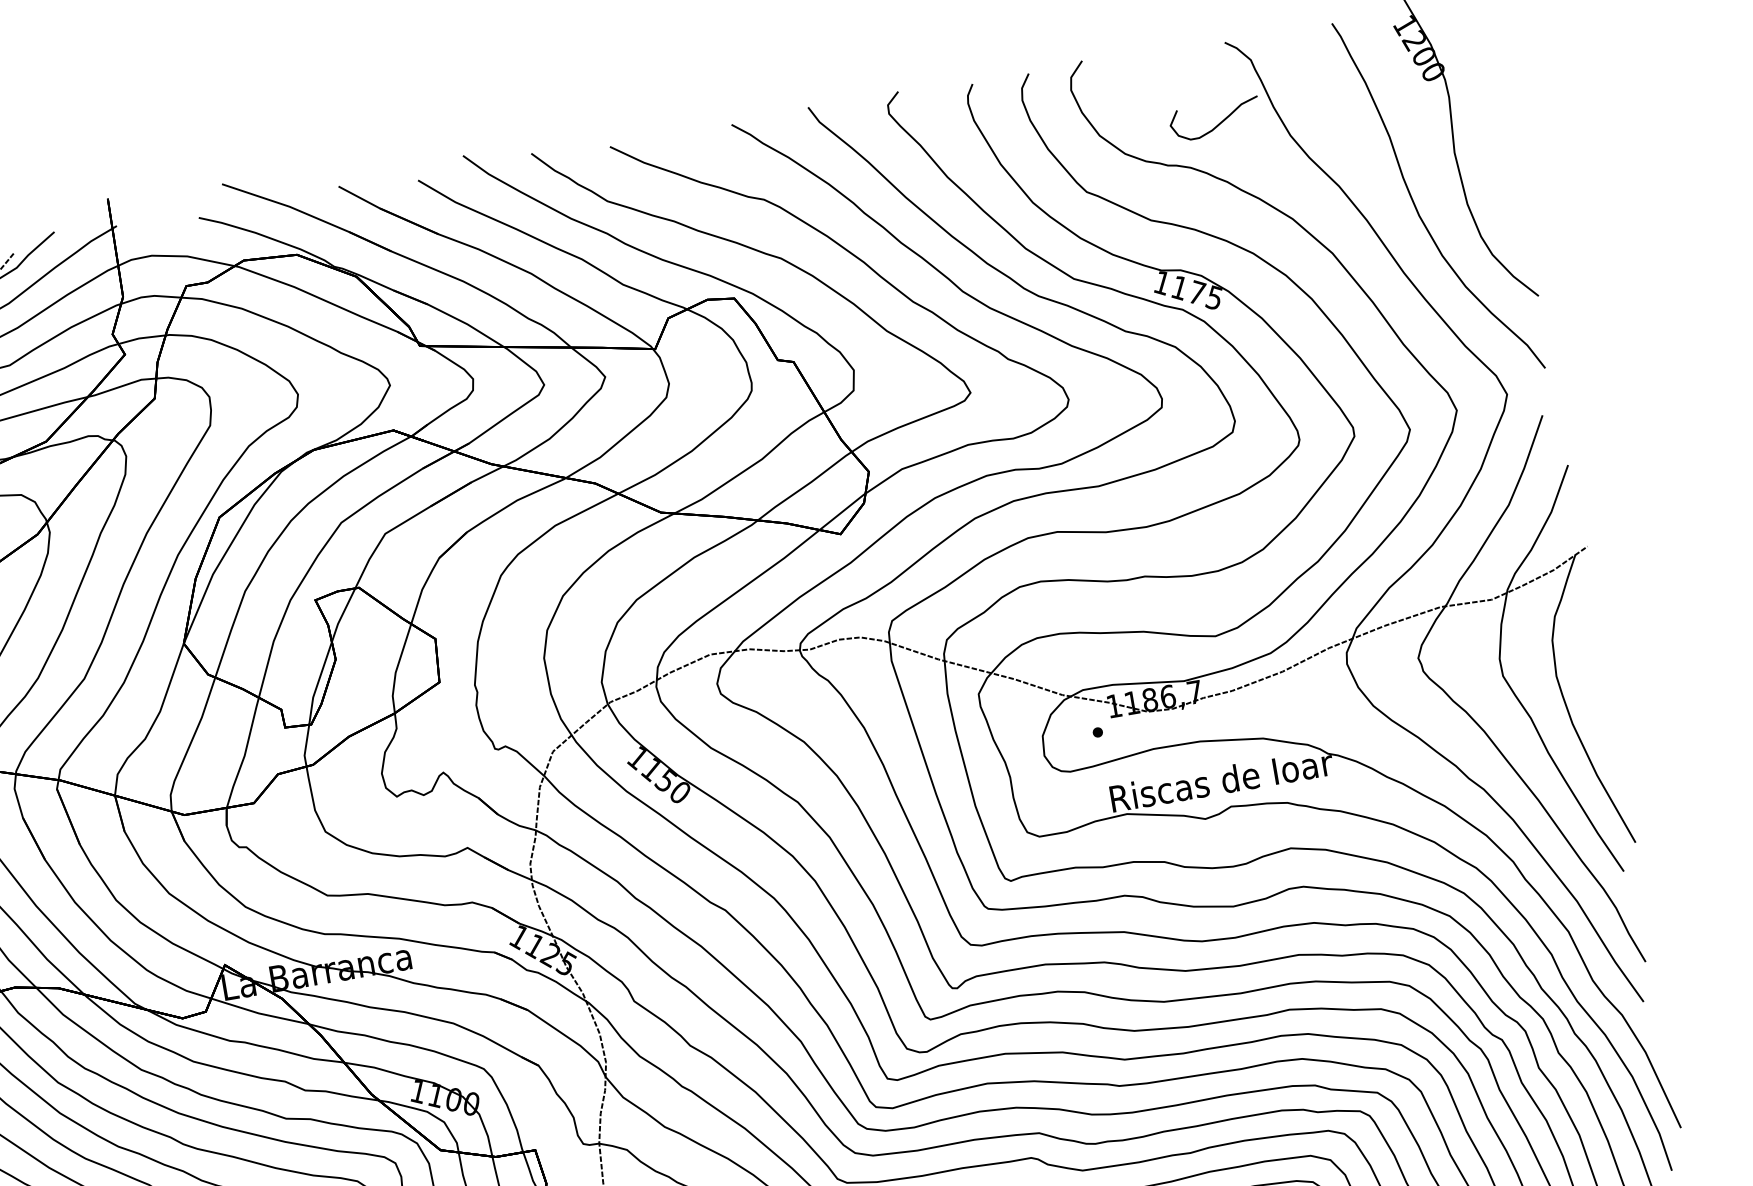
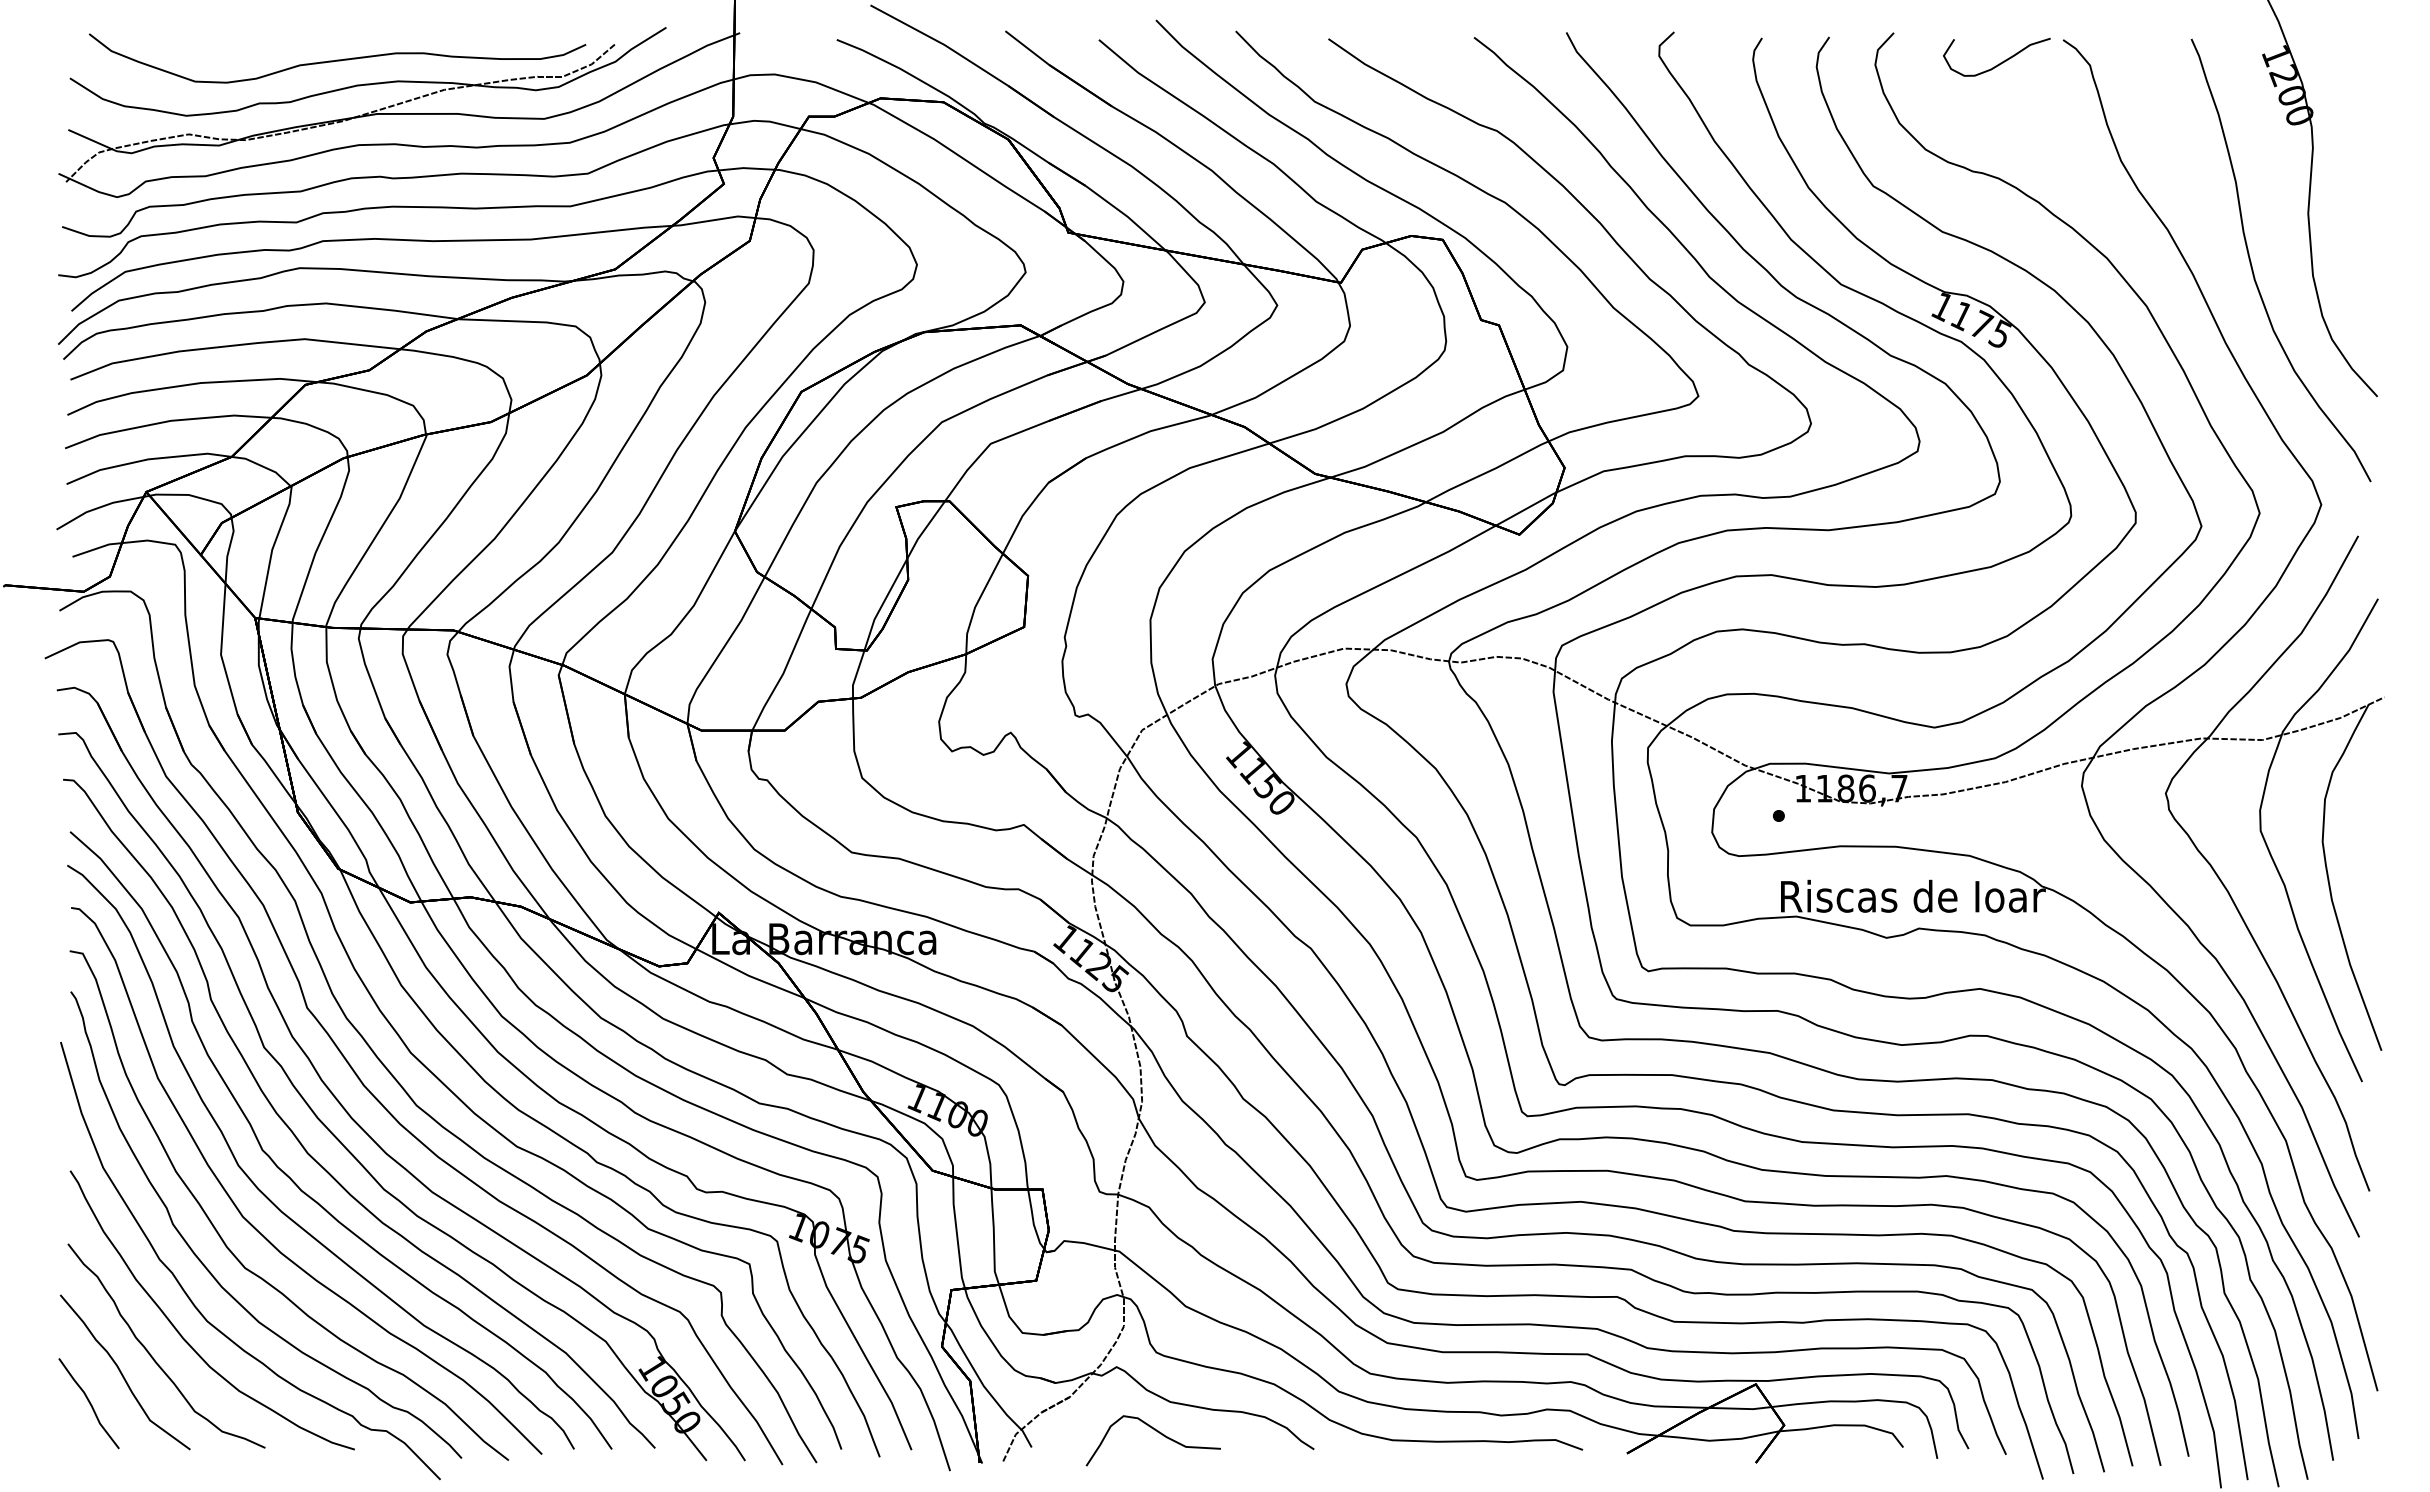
curve: (1218, 123) -> (2000, 62), moved

